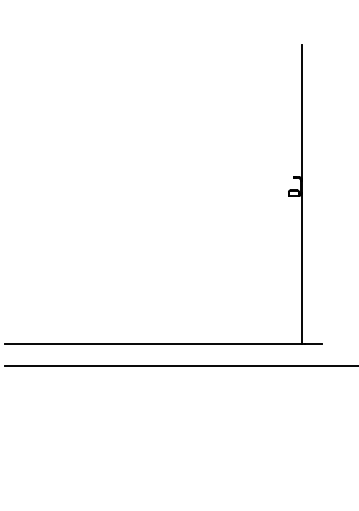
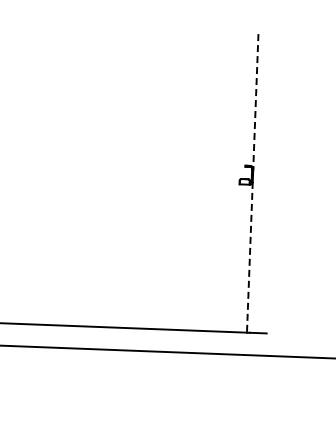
line: (301, 112) -> (255, 101), solid -> dashed
line: (301, 268) -> (249, 257), solid -> dashed

